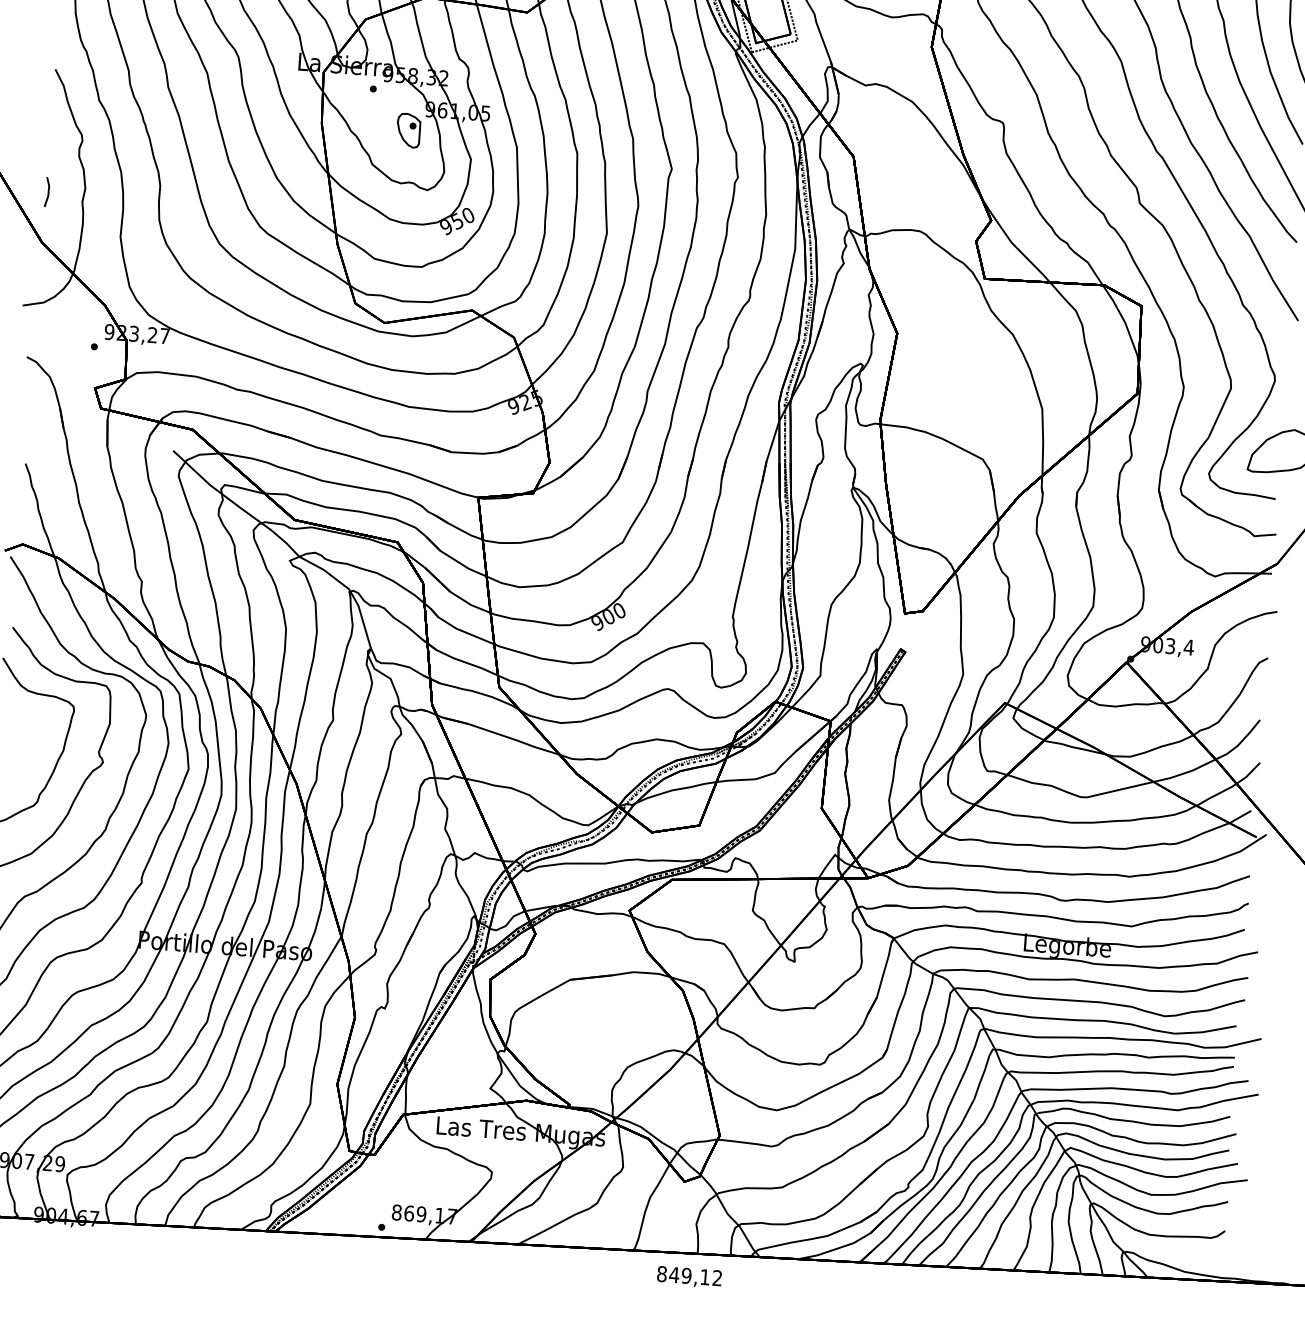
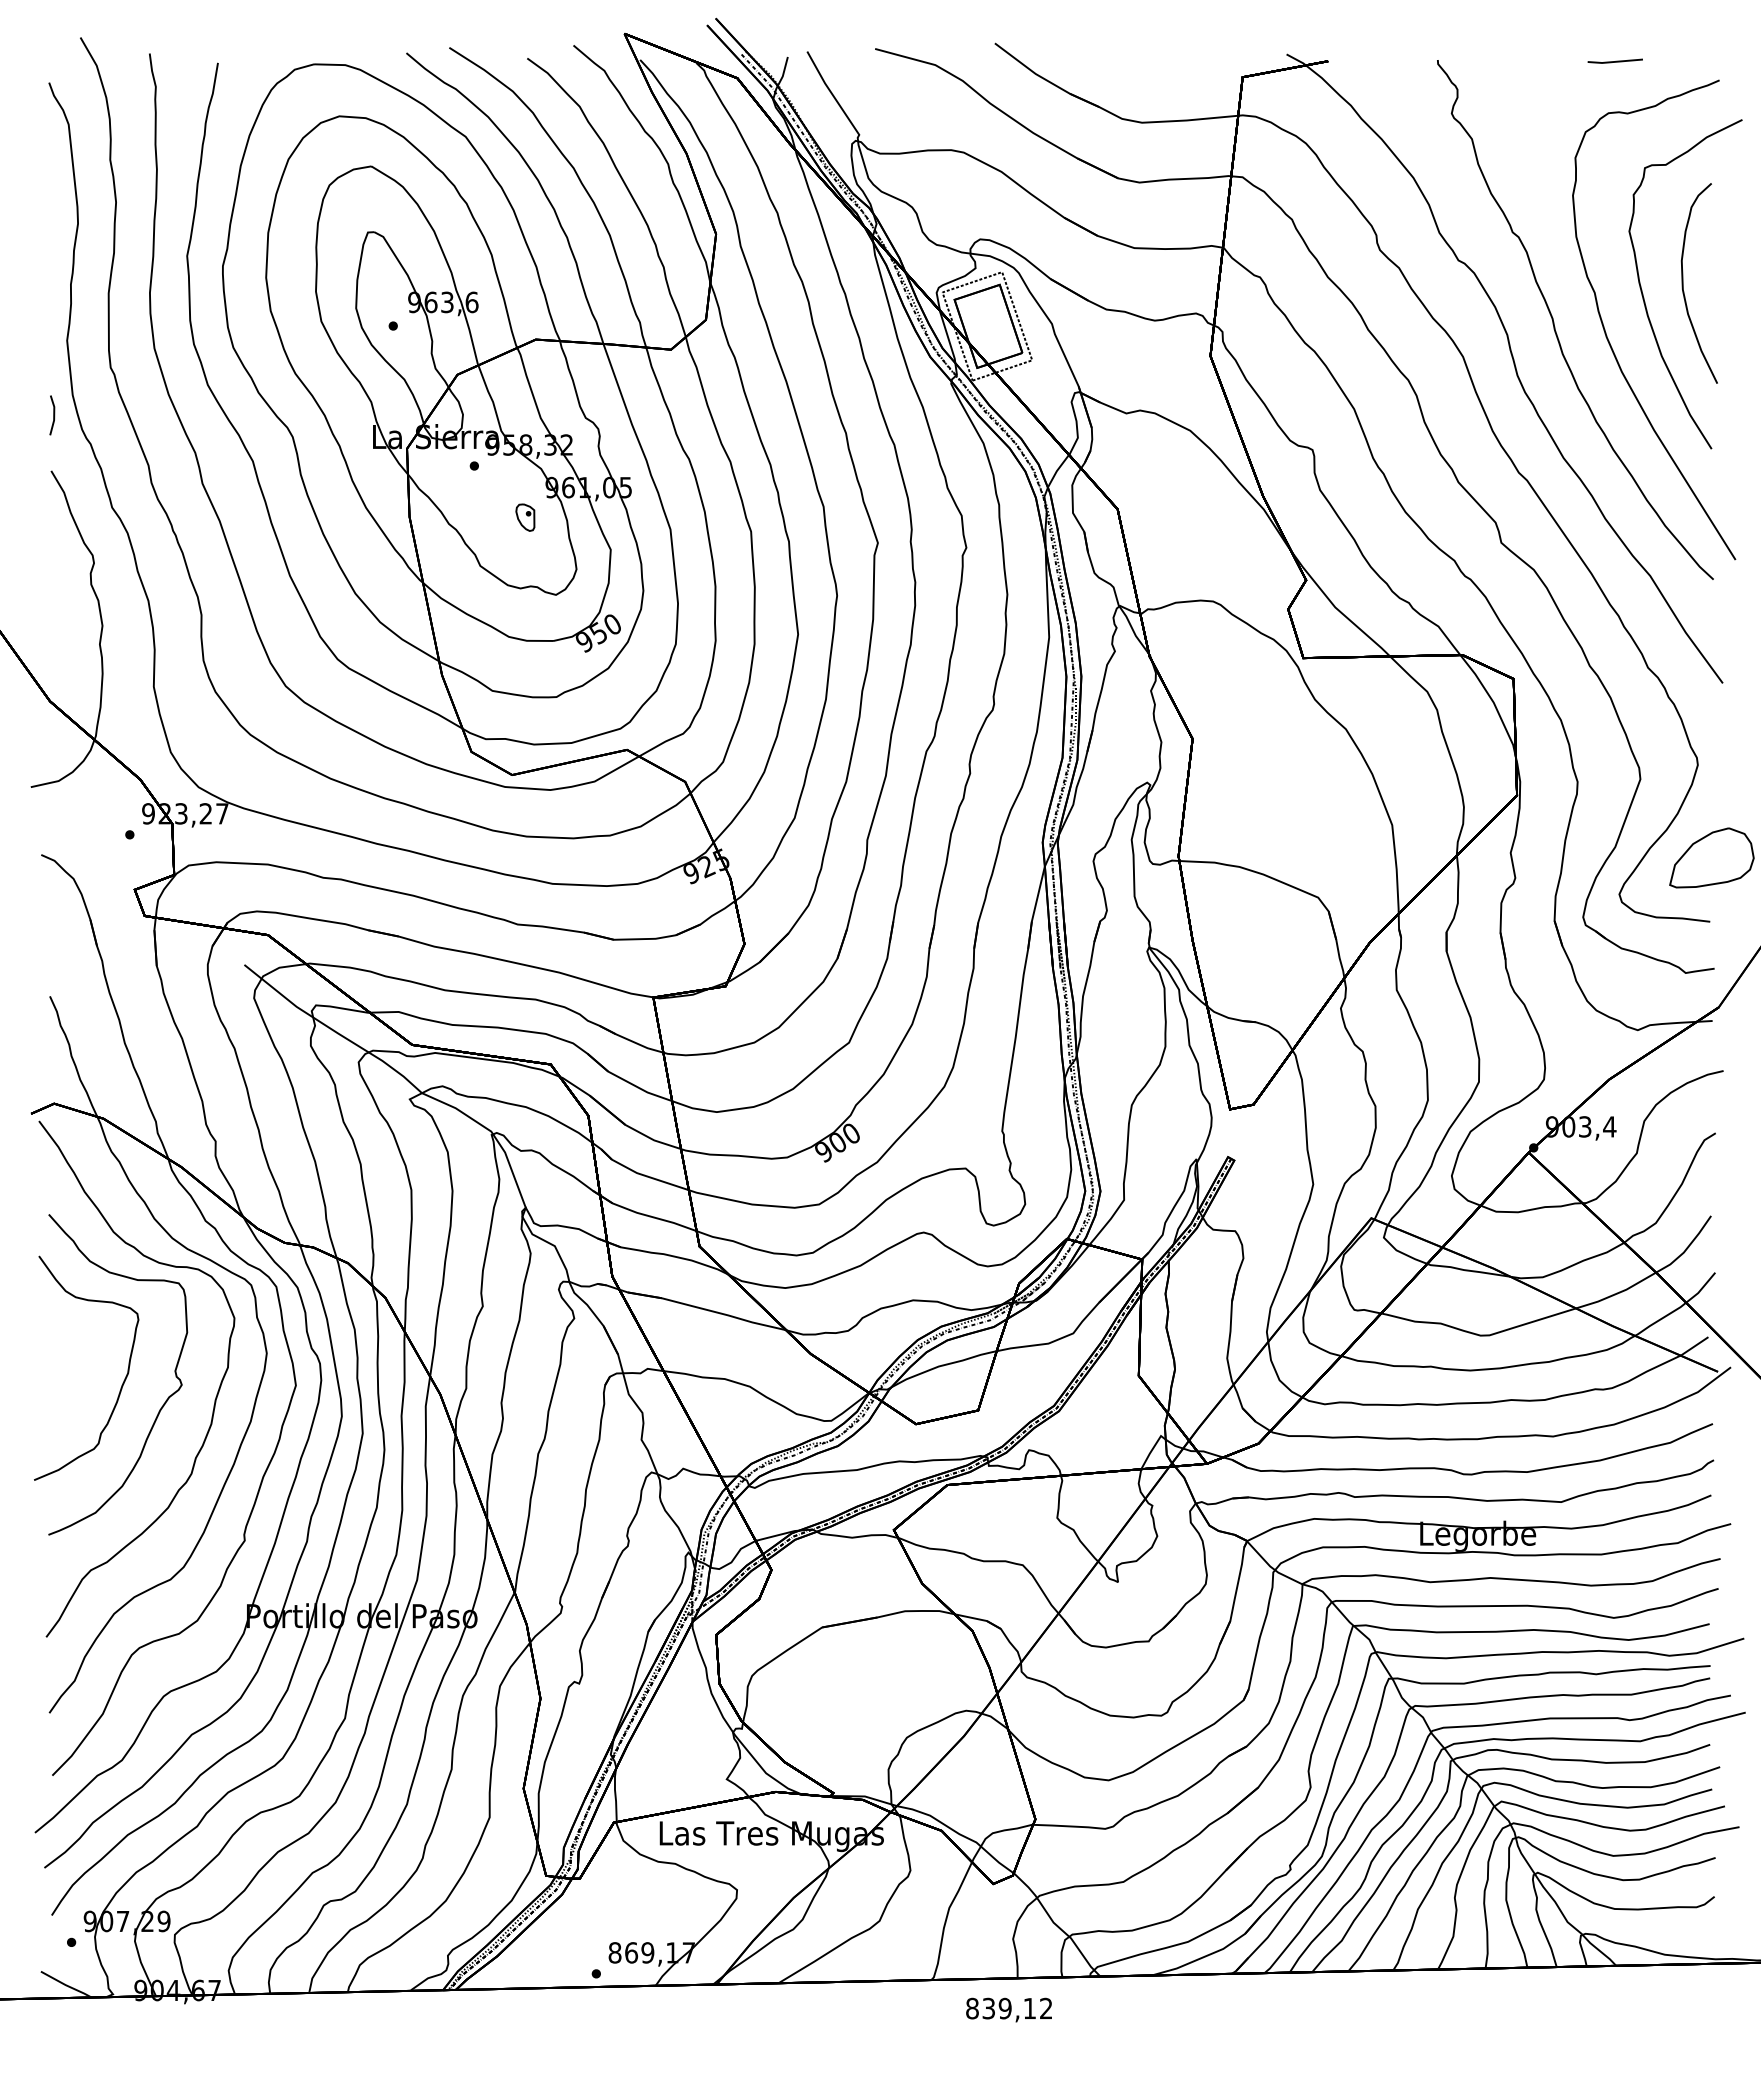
part: (408, 130) -> (525, 517), size x0.6
line: (48, 192) -> (53, 415), moved
text: (674, 1274) -> (988, 2008), 849,12 -> 839,12

